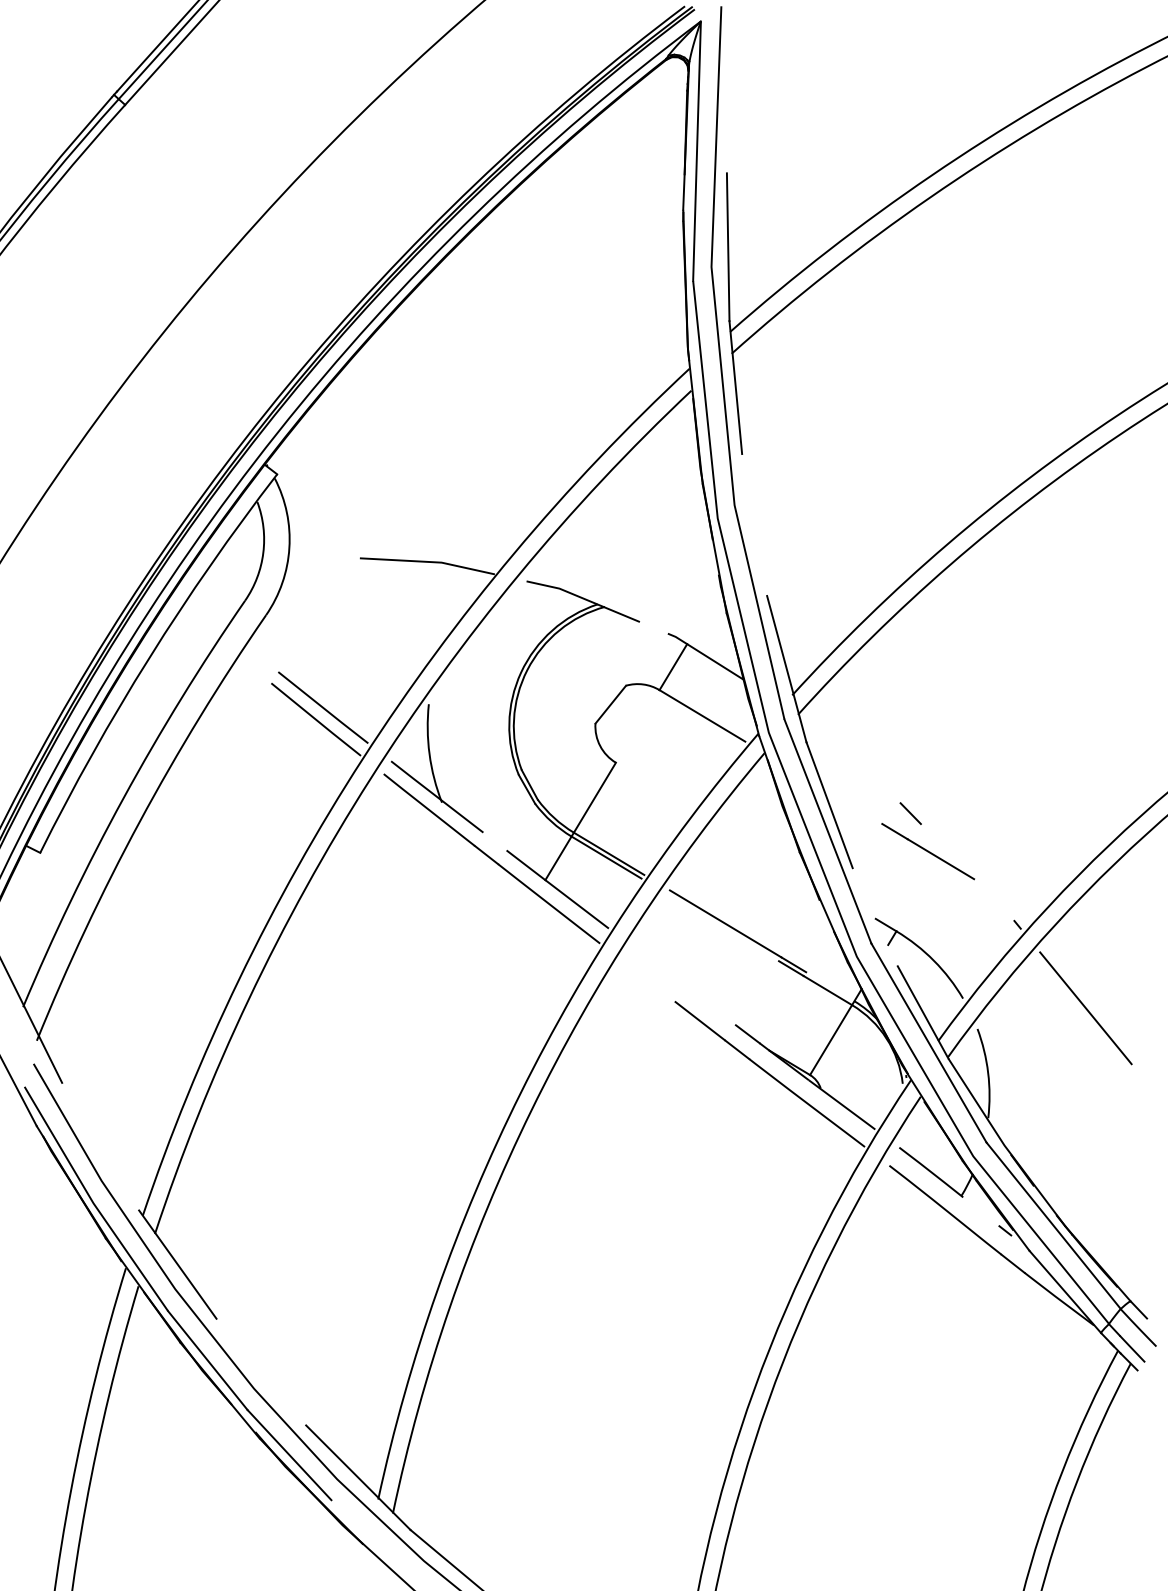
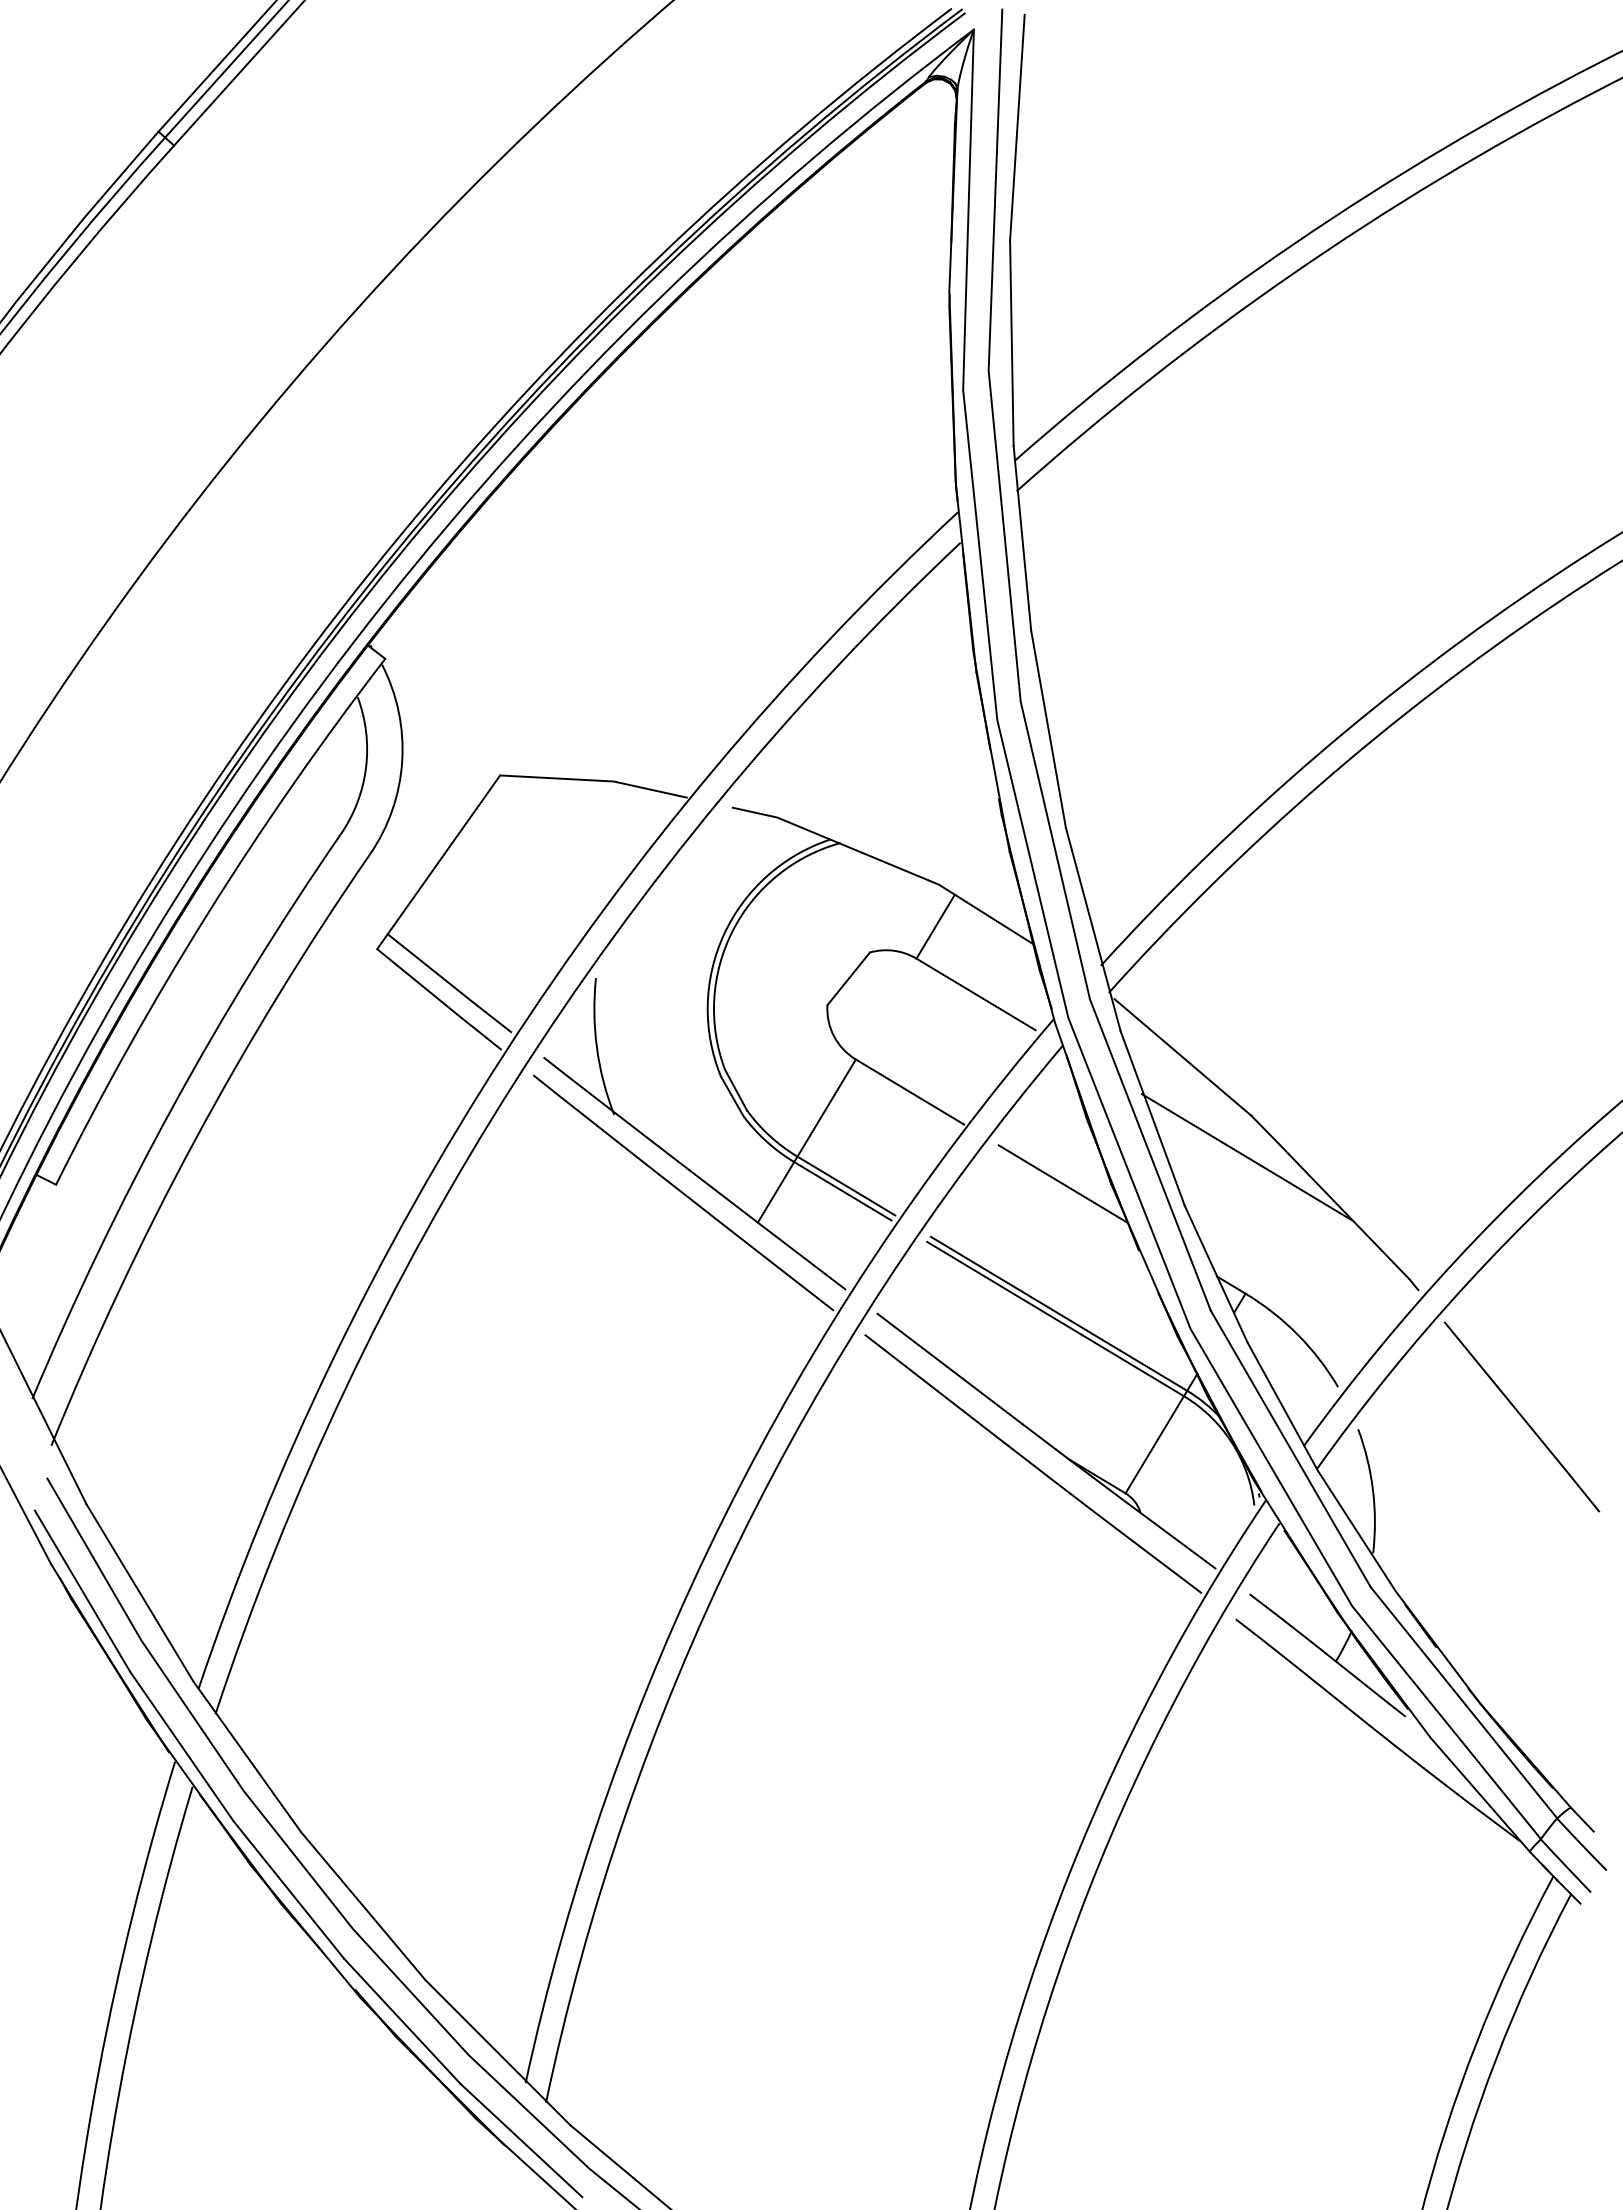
line: (732, 91) -> (1017, 127), added
line: (754, 524) -> (1048, 728), added
line: (315, 620) -> (438, 862), added
line: (653, 628) -> (908, 872), added
line: (851, 761) -> (1182, 1057), added
line: (654, 785) -> (909, 1091), added
line: (851, 805) -> (1183, 1119), added
line: (494, 841) -> (687, 1168), added
line: (765, 852) -> (1063, 1184), added
line: (967, 872) -> (1344, 1211), added
line: (874, 916) -> (1215, 1273), added
line: (722, 927) -> (1004, 1288), added
line: (648, 981) -> (901, 1363), added
line: (683, 985) -> (949, 1368), added
line: (830, 986) -> (1153, 1370), added
line: (1141, 1076) -> (1586, 1495), added
line: (100, 1146) -> (139, 1592), added
line: (981, 1211) -> (1363, 1683), added
line: (260, 1371) -> (362, 1905), added
line: (375, 1540) -> (521, 2140), added

